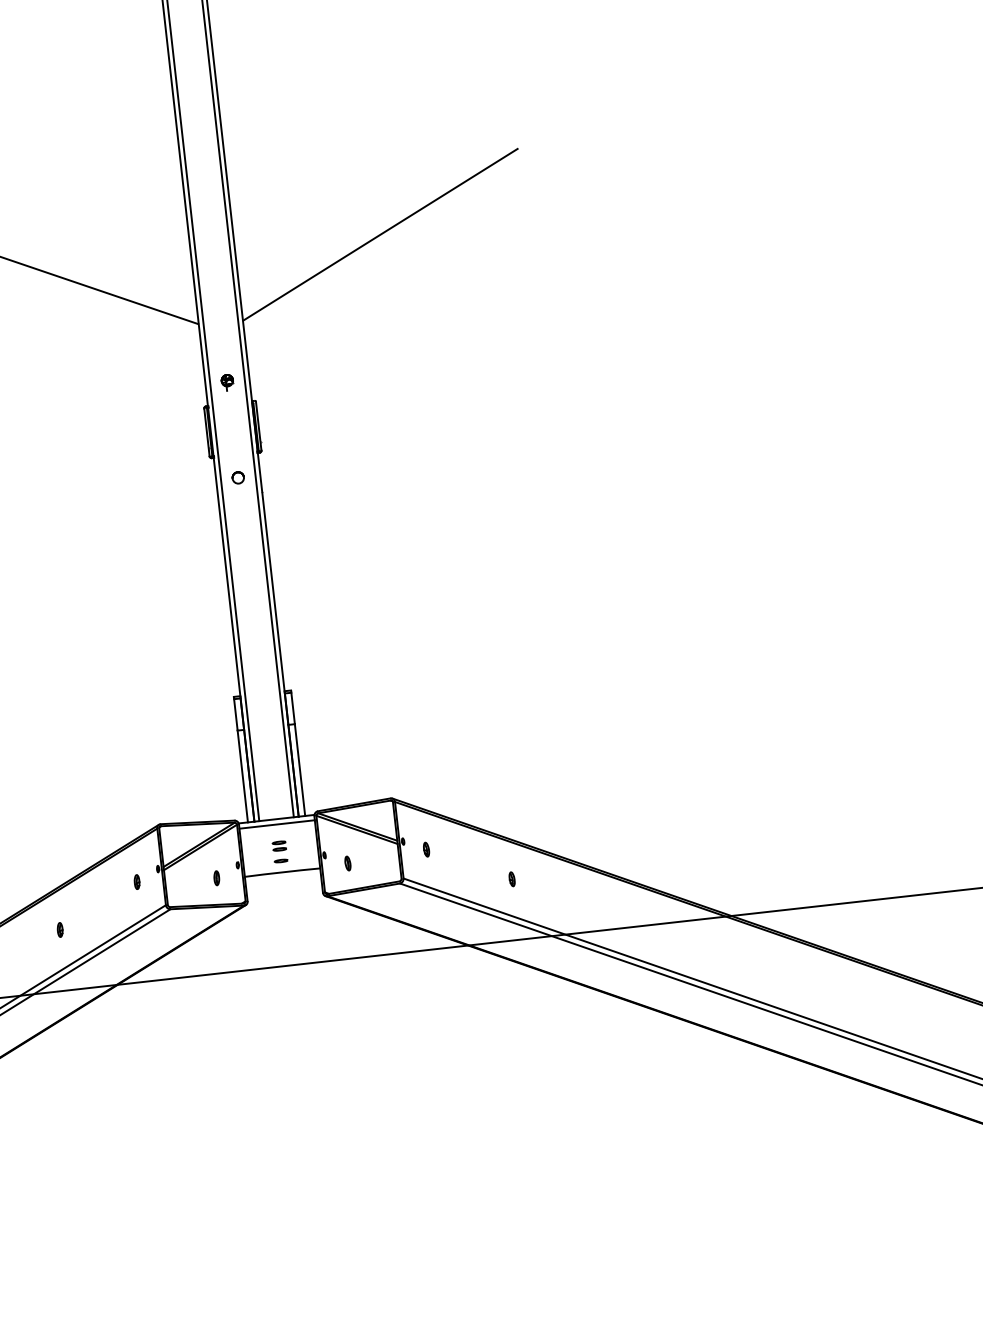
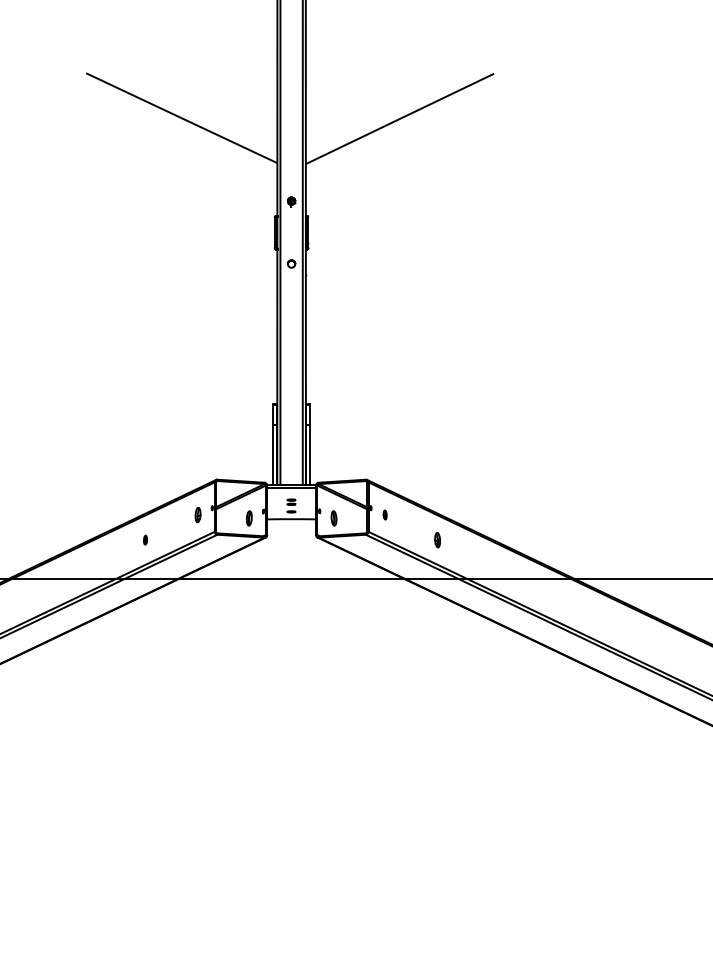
part: (347, 862) -> (333, 517), size x1.6
part: (215, 877) -> (248, 517), size x1.6
part: (511, 878) -> (437, 539), size x1.6
part: (136, 881) -> (197, 514), size x1.6

